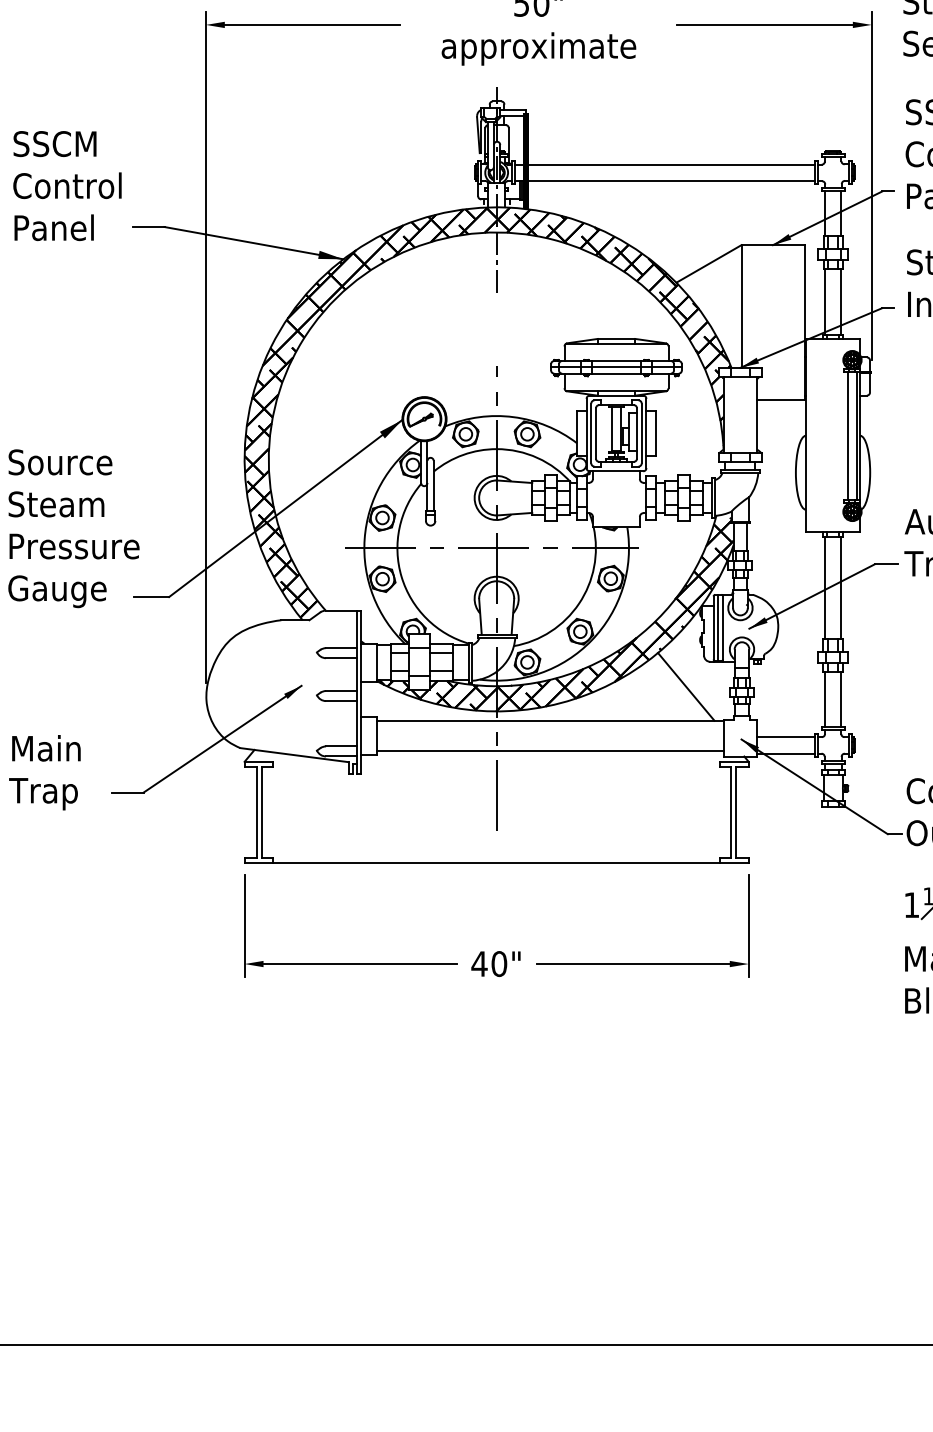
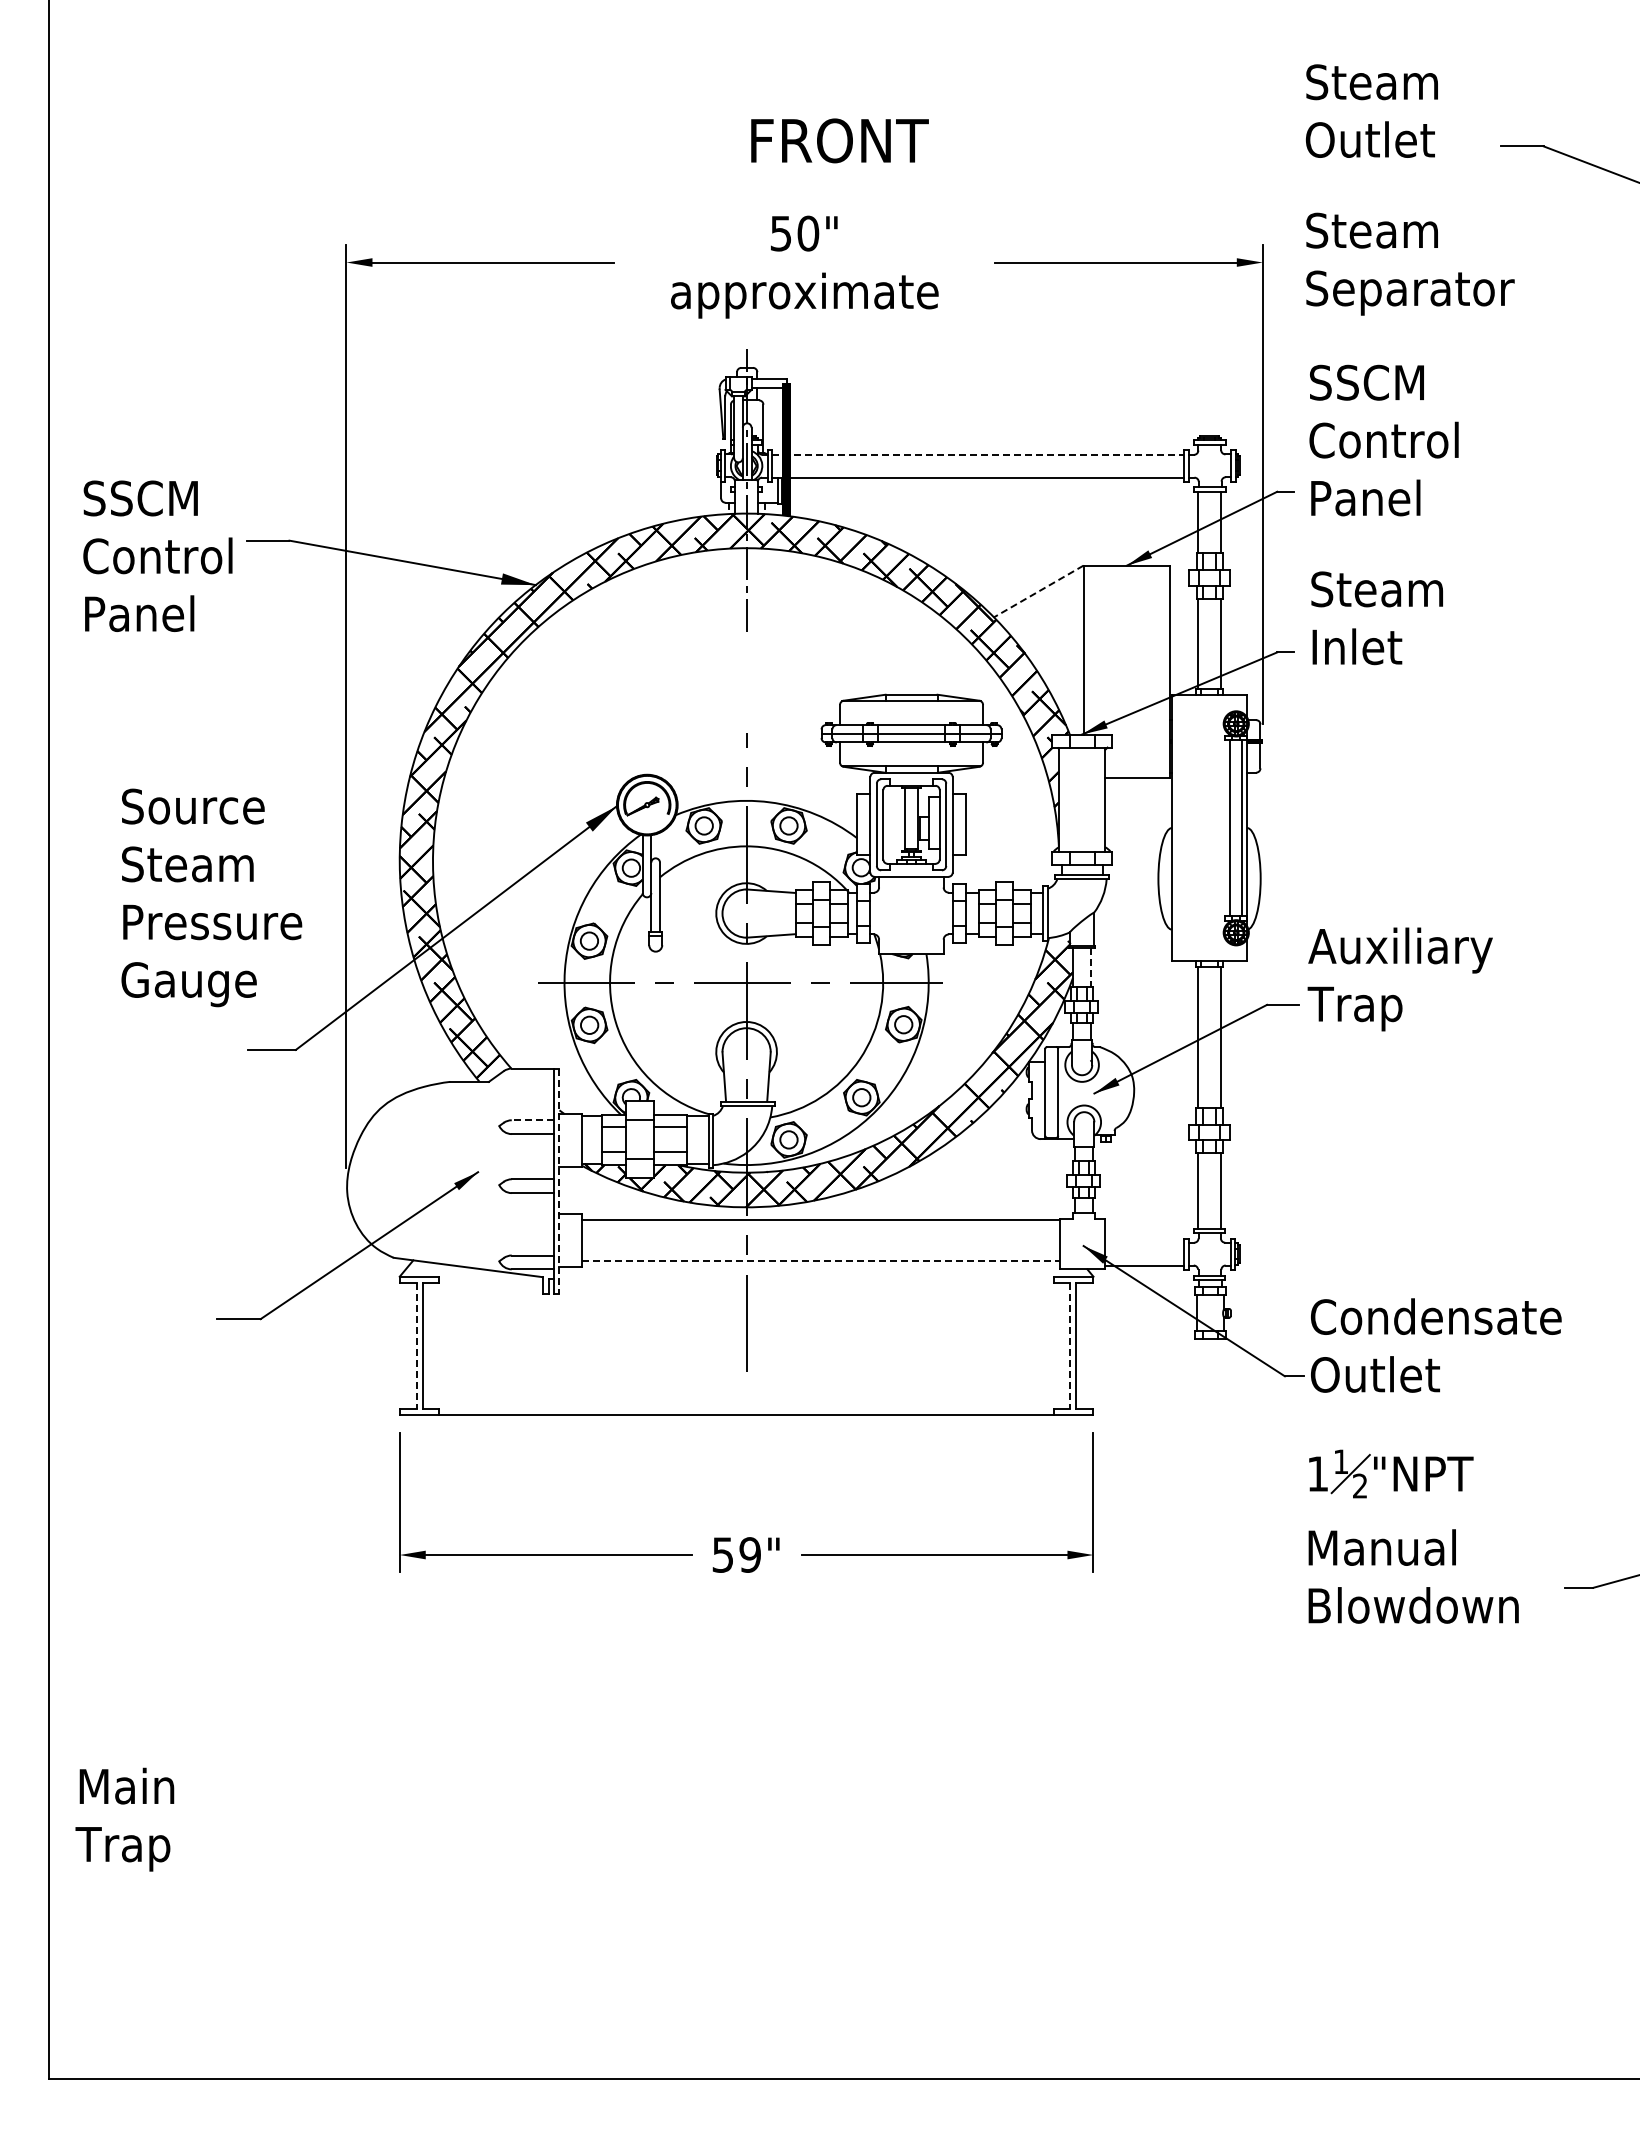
line: (665, 165) -> (978, 455), solid -> dashed
text: (67, 185) -> (157, 555), moved
line: (708, 263) -> (1038, 591), solid -> dashed
text: (73, 528) -> (211, 897), moved
line: (747, 537) -> (1091, 968), solid -> dashed
line: (718, 627) -> (1051, 1091), removed
line: (341, 648) -> (532, 1120), solid -> dashed
line: (686, 686) -> (1007, 1173), removed
line: (360, 692) -> (559, 1181), solid -> dashed
line: (785, 736) -> (1144, 1242), removed
line: (551, 750) -> (821, 1261), solid -> dashed
text: (44, 772) -> (124, 1819), moved
line: (256, 812) -> (416, 1346), solid -> dashed
line: (731, 812) -> (1069, 1346), solid -> dashed
text: (489, 963) -> (736, 1554), 40" -> 59"

